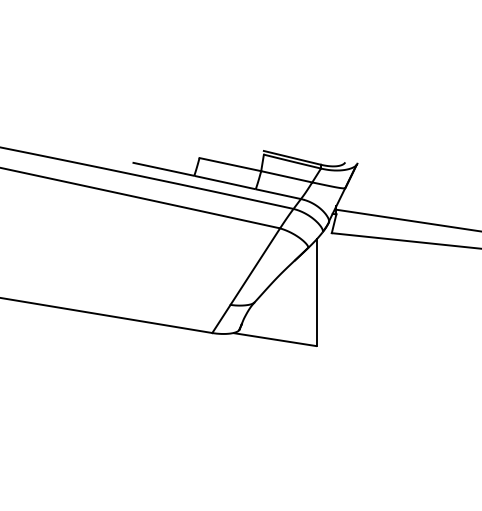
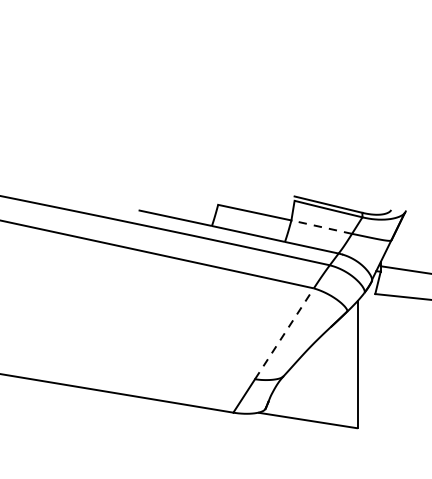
line: (286, 176) -> (321, 226), solid -> dashed
line: (255, 266) -> (284, 333), solid -> dashed

